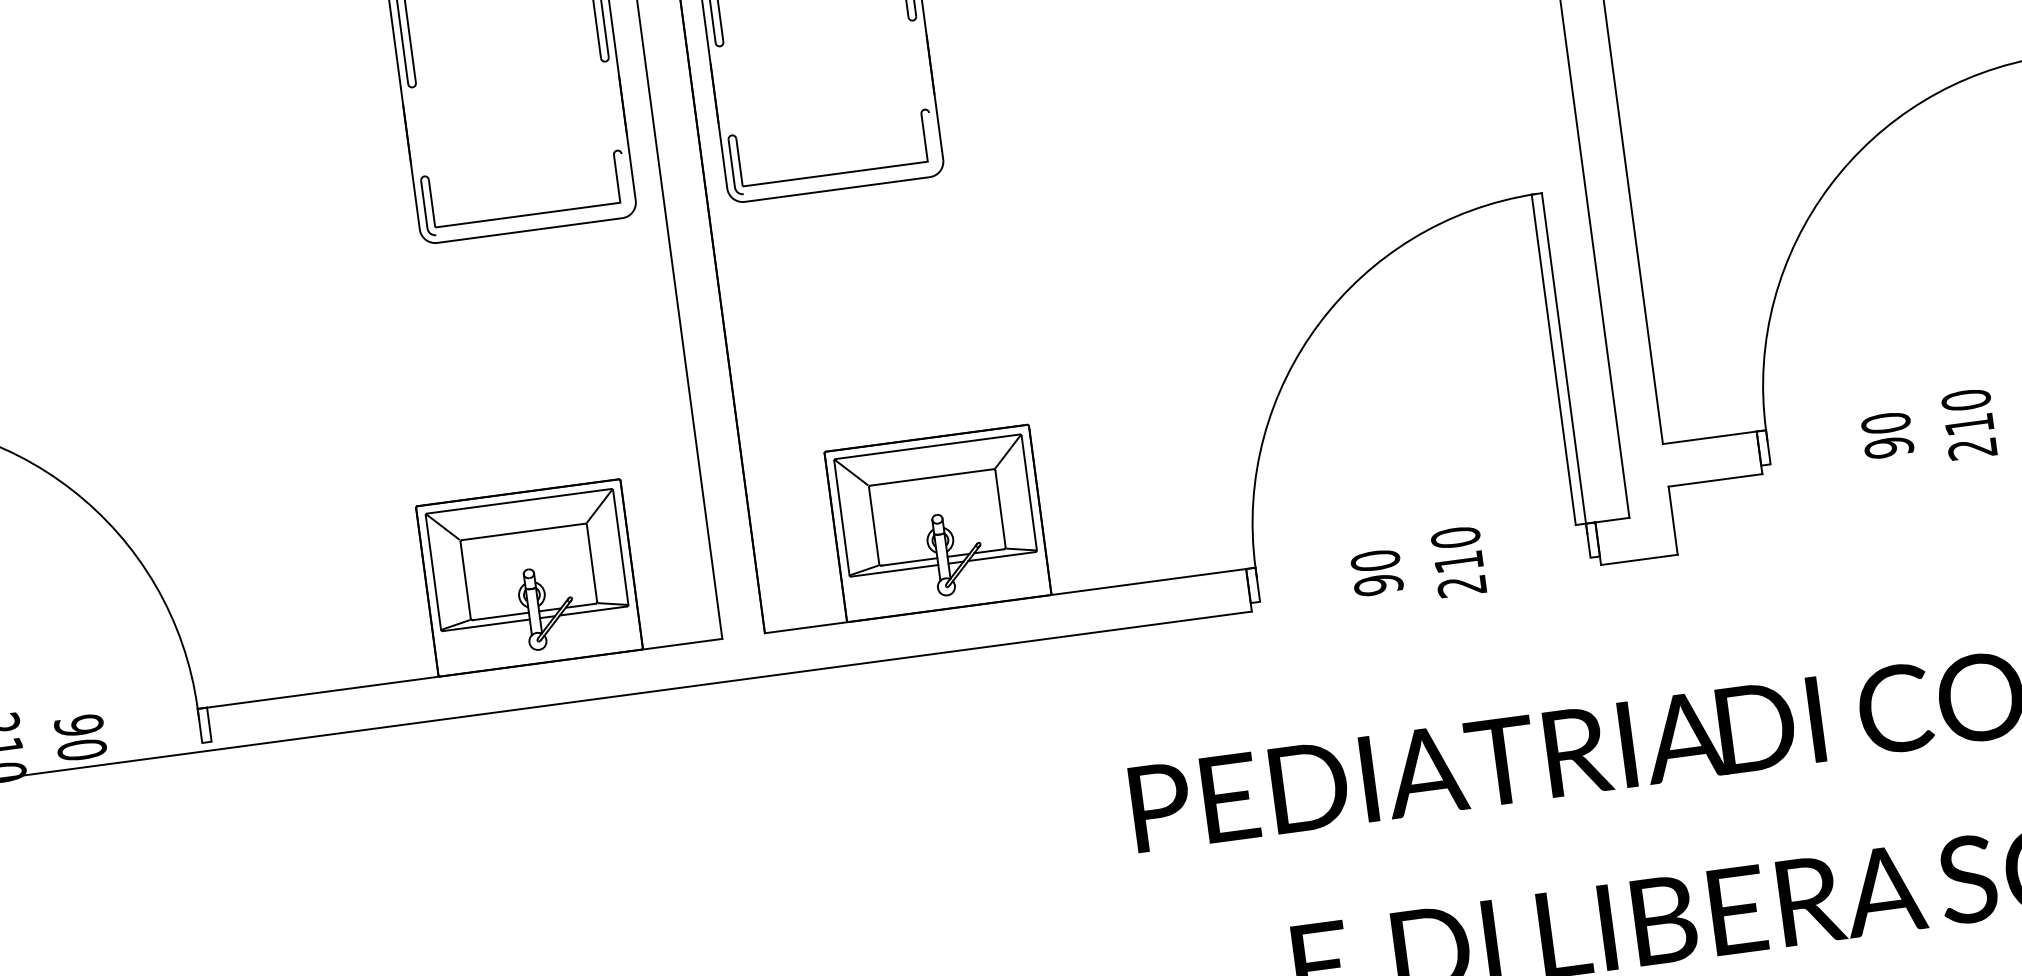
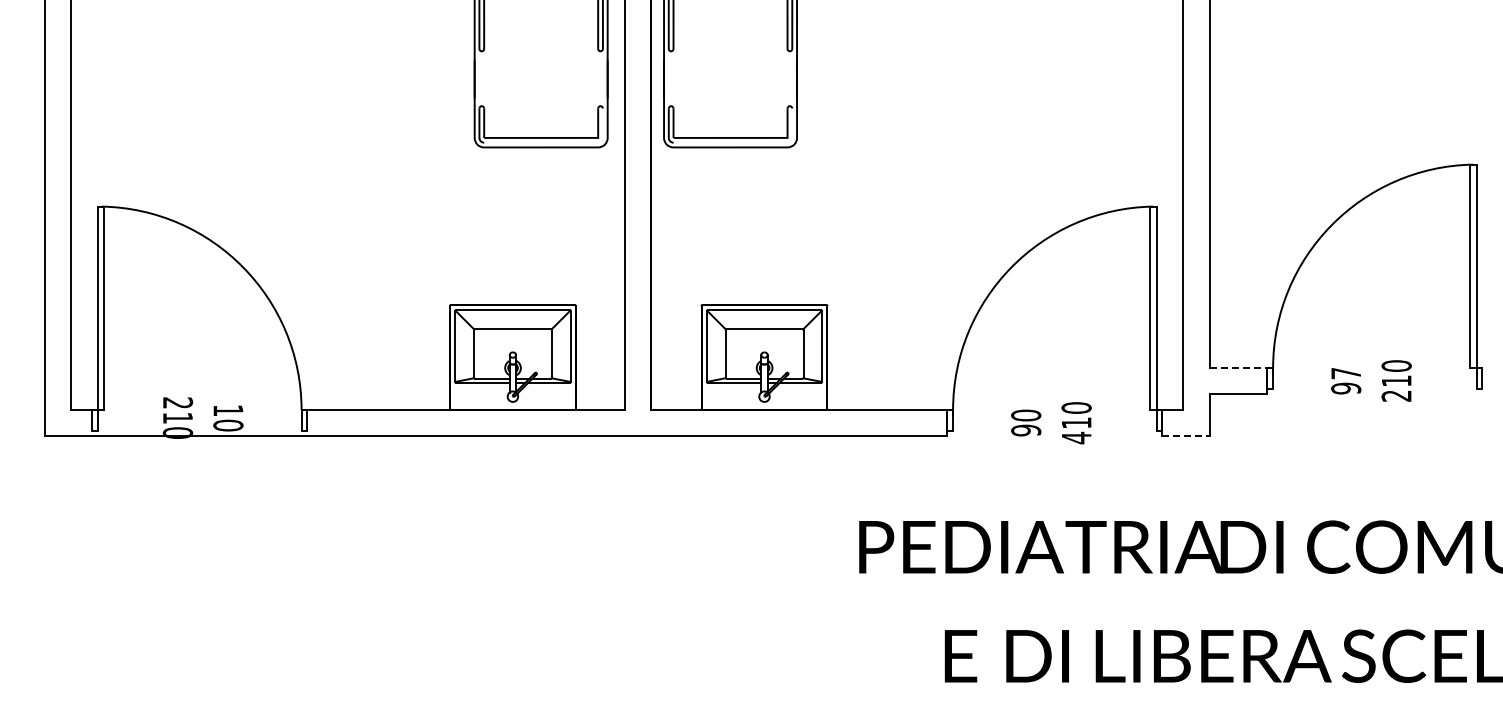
text: (1886, 423) -> (1346, 373), 90 -> 97
line: (1709, 438) -> (1238, 368), solid -> dashed
line: (1638, 560) -> (1185, 436), solid -> dashed
text: (1461, 585) -> (1076, 437), 210 -> 410
text: (79, 725) -> (228, 410), 90 -> 10

